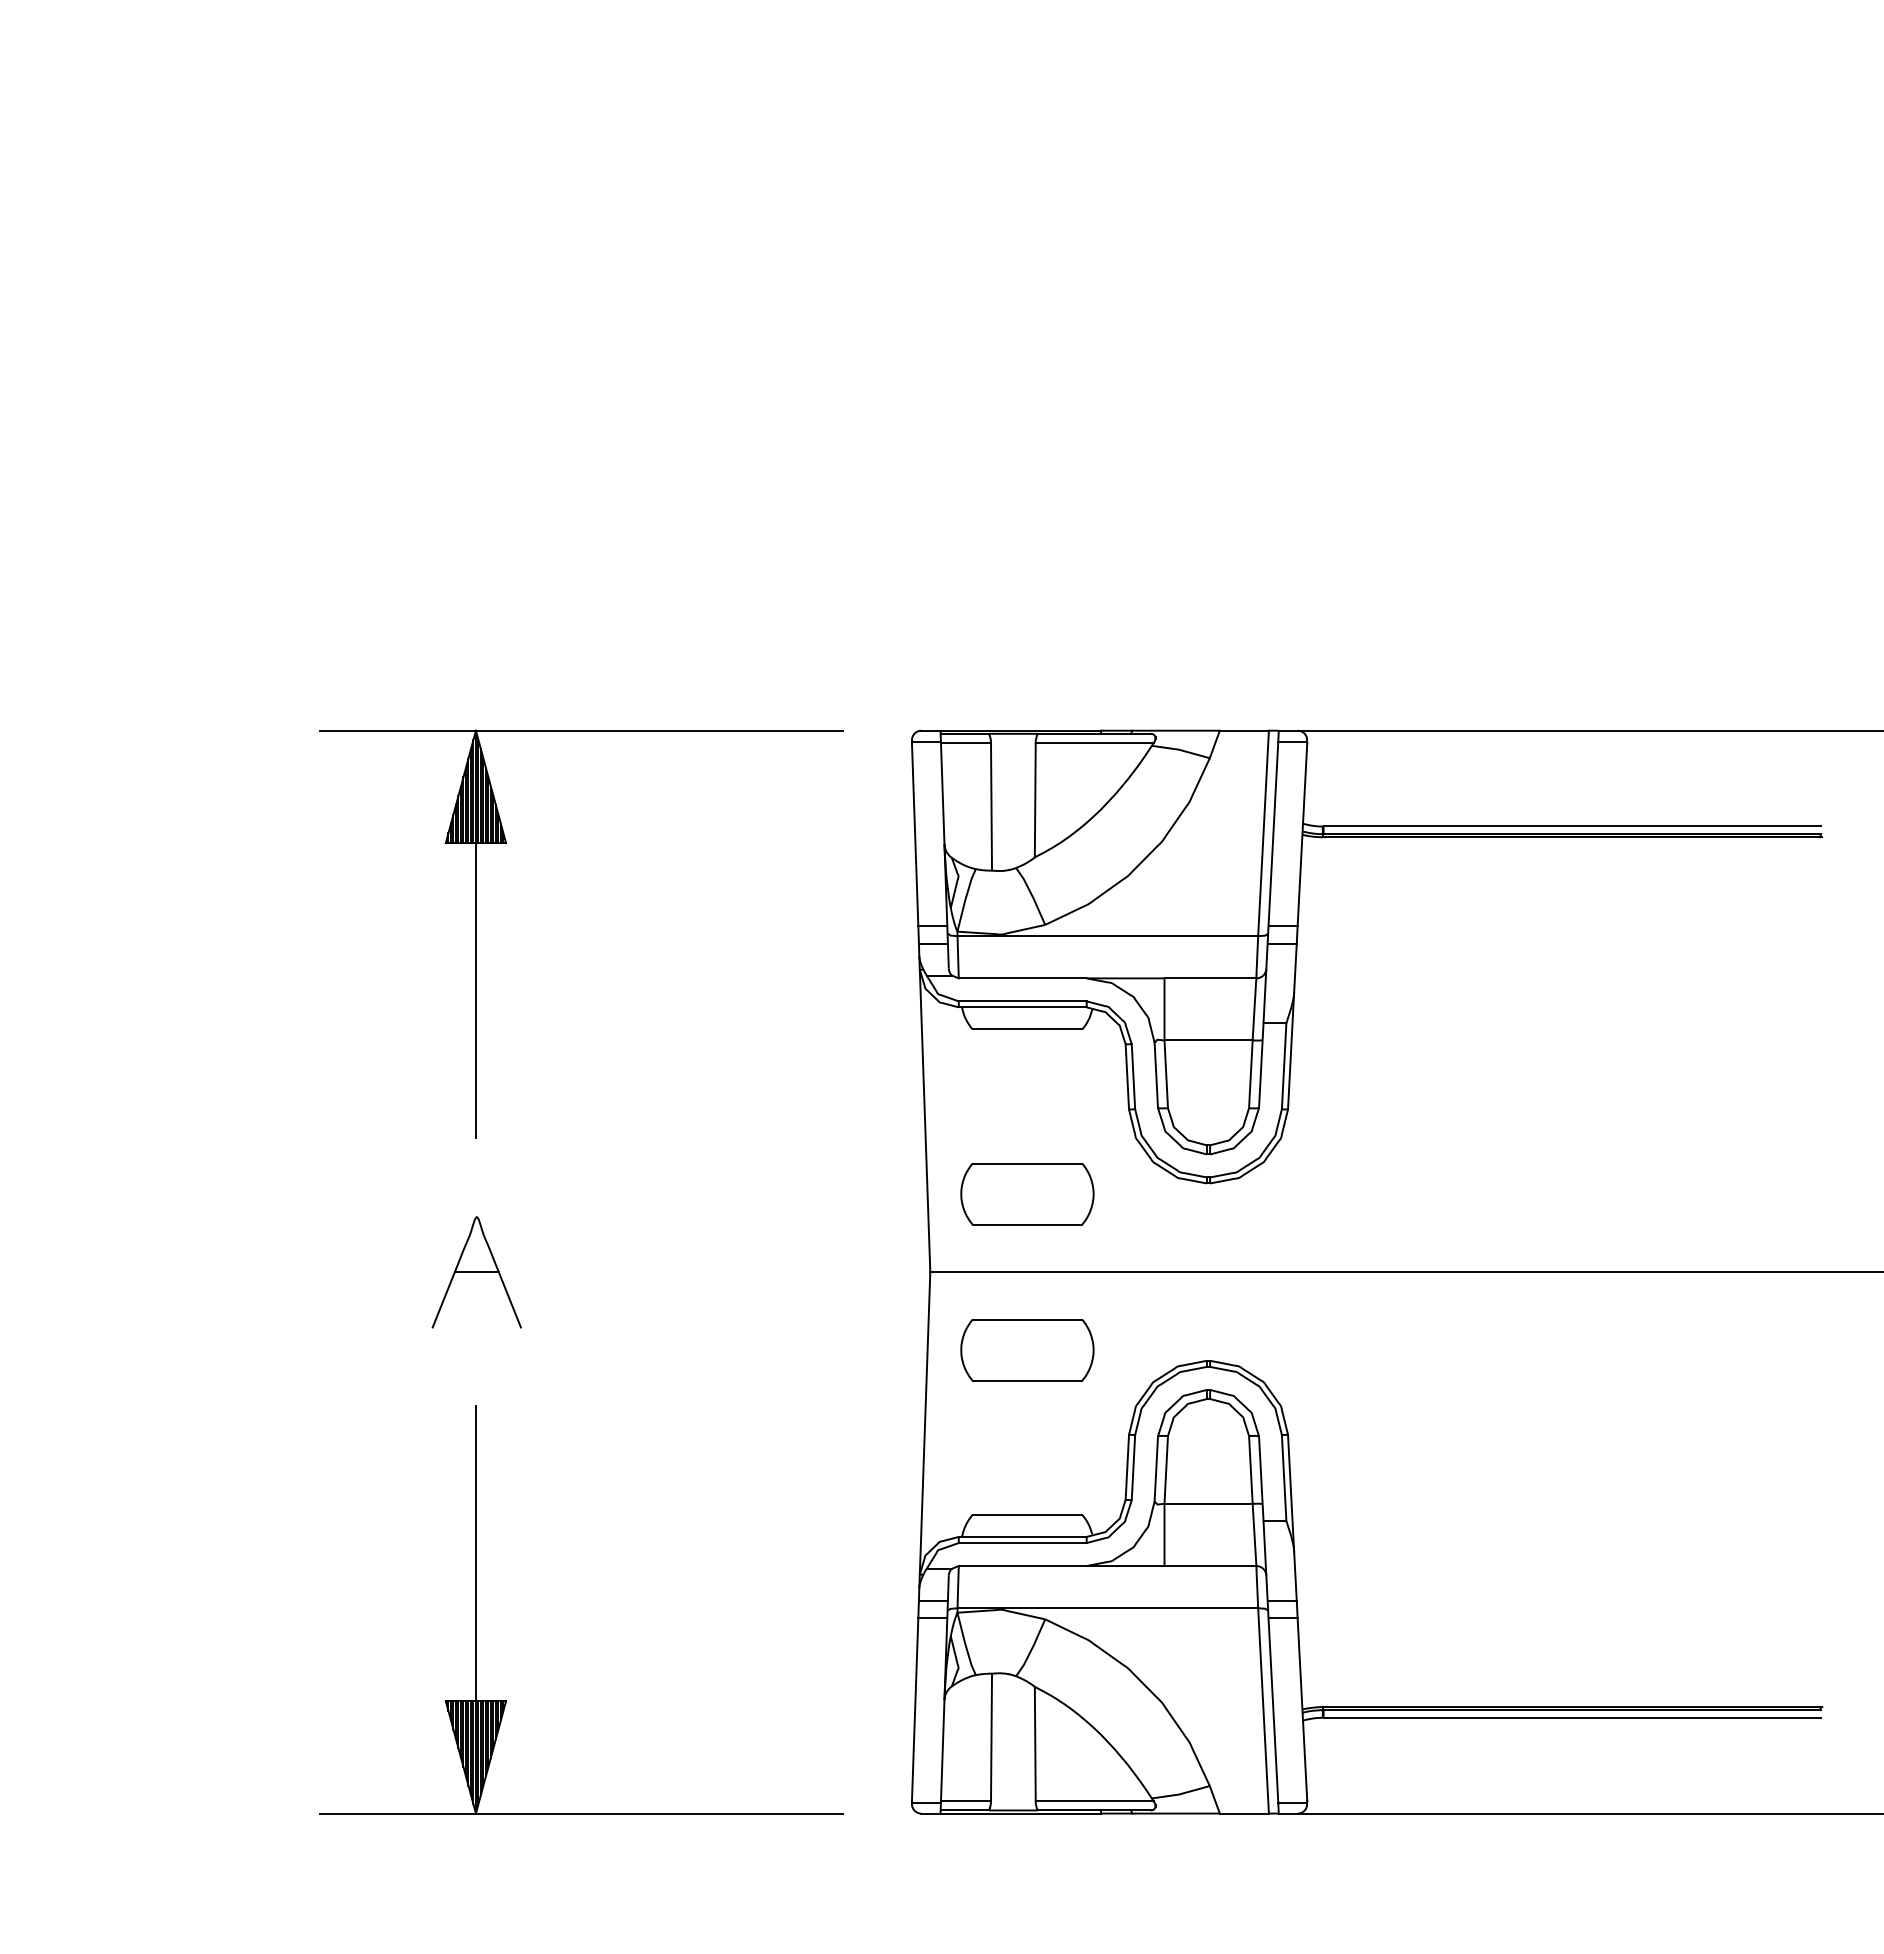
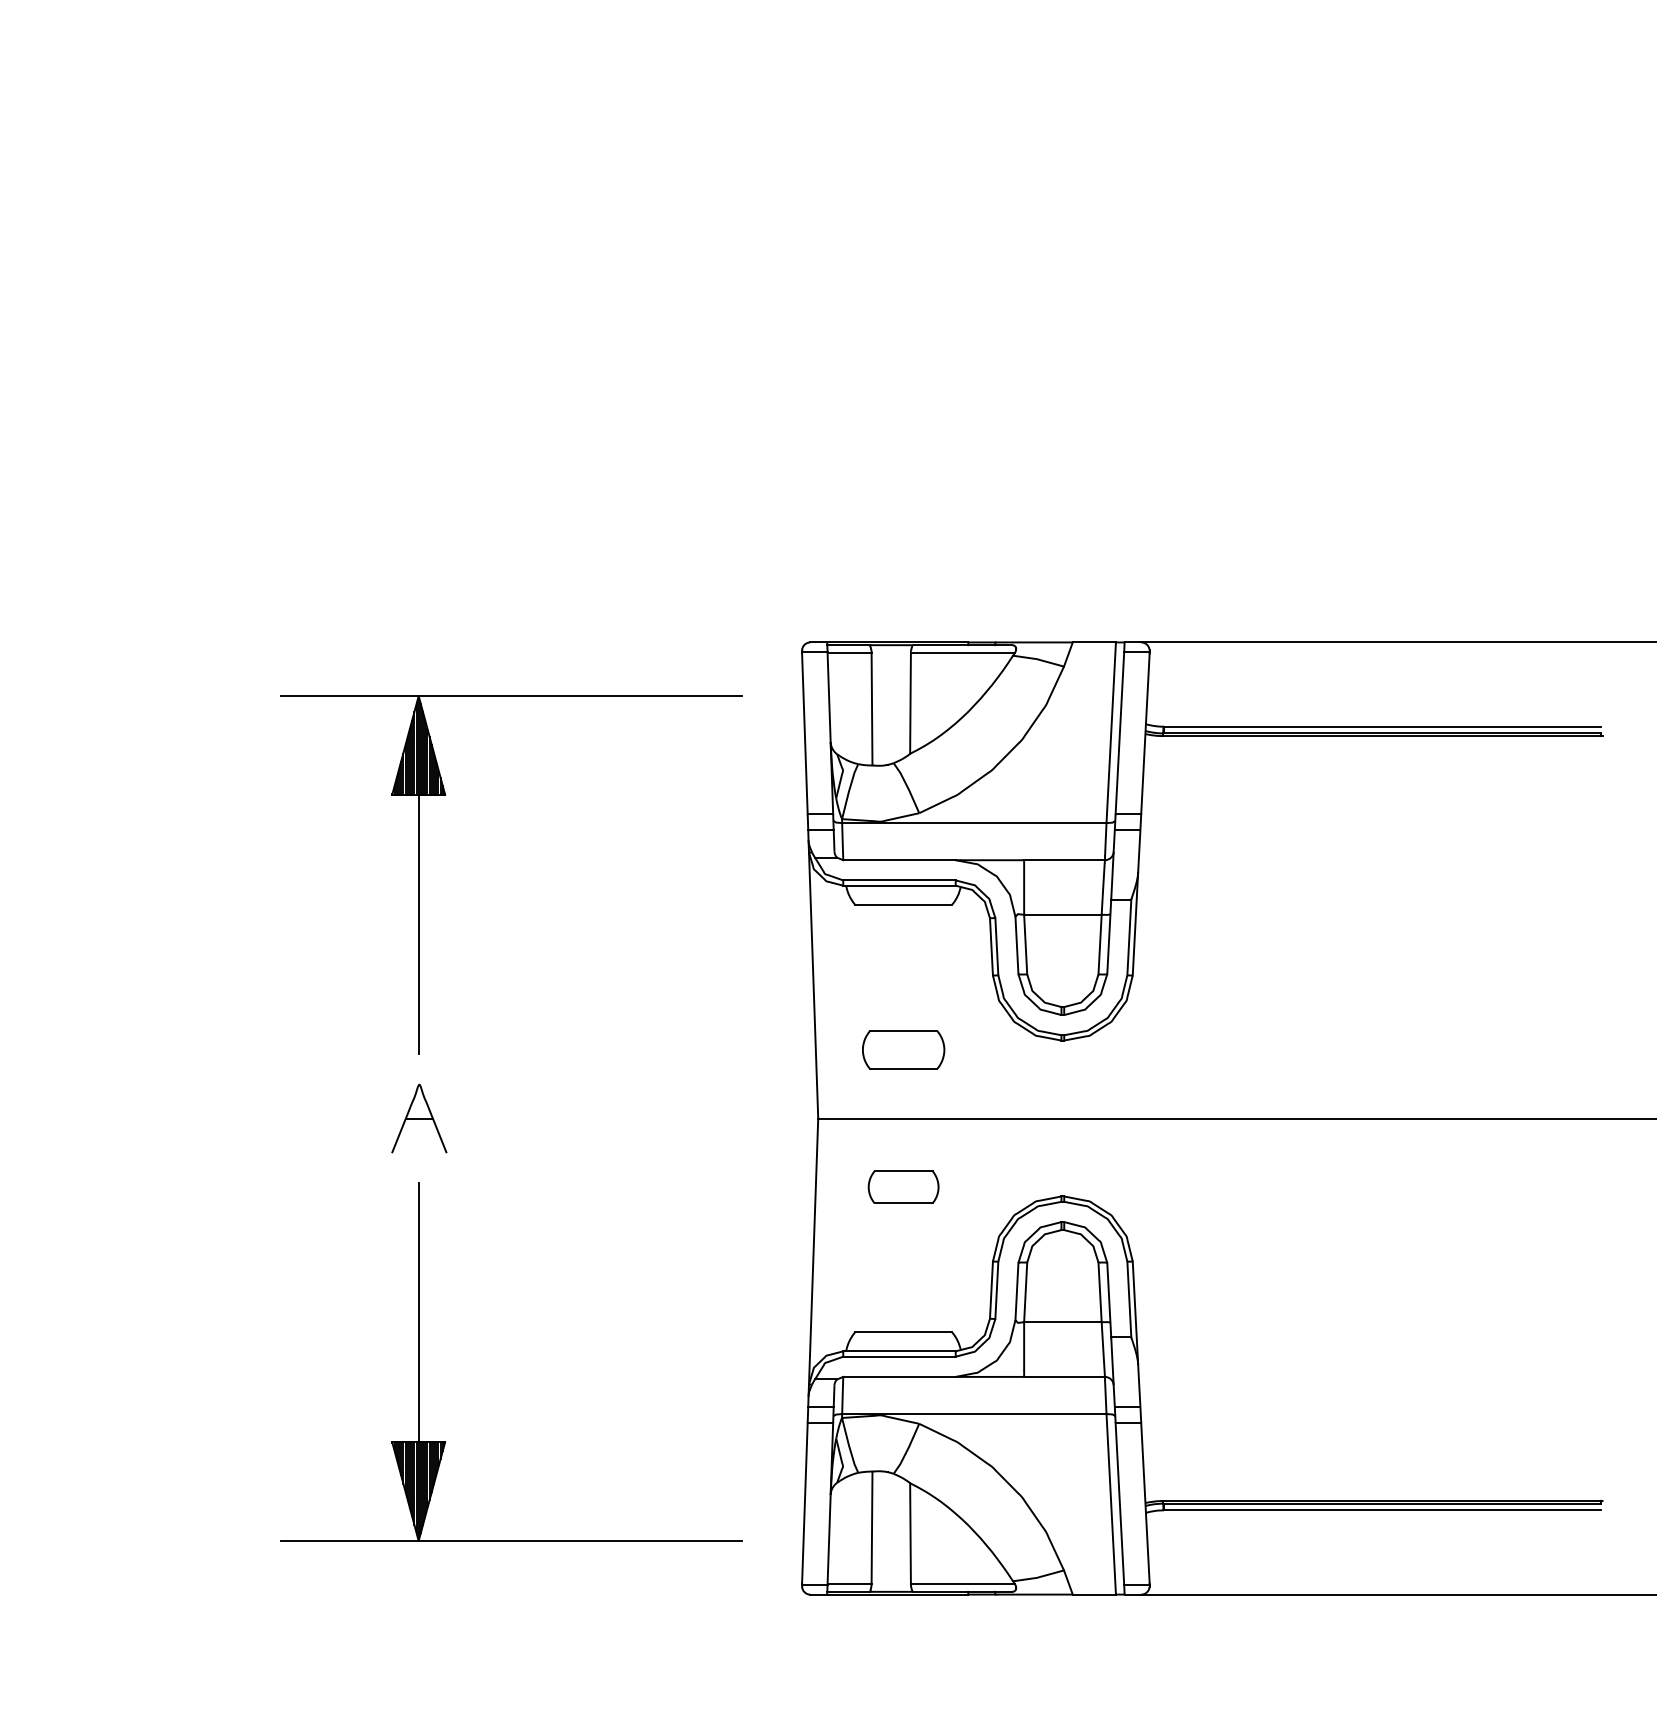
part: (476, 933) -> (419, 874), moved
part: (1027, 1194) -> (903, 1050), size x0.7
part: (476, 1272) -> (419, 1118), size x0.7
part: (1027, 1350) -> (903, 1187), size x0.6
part: (476, 1609) -> (419, 1361), moved

